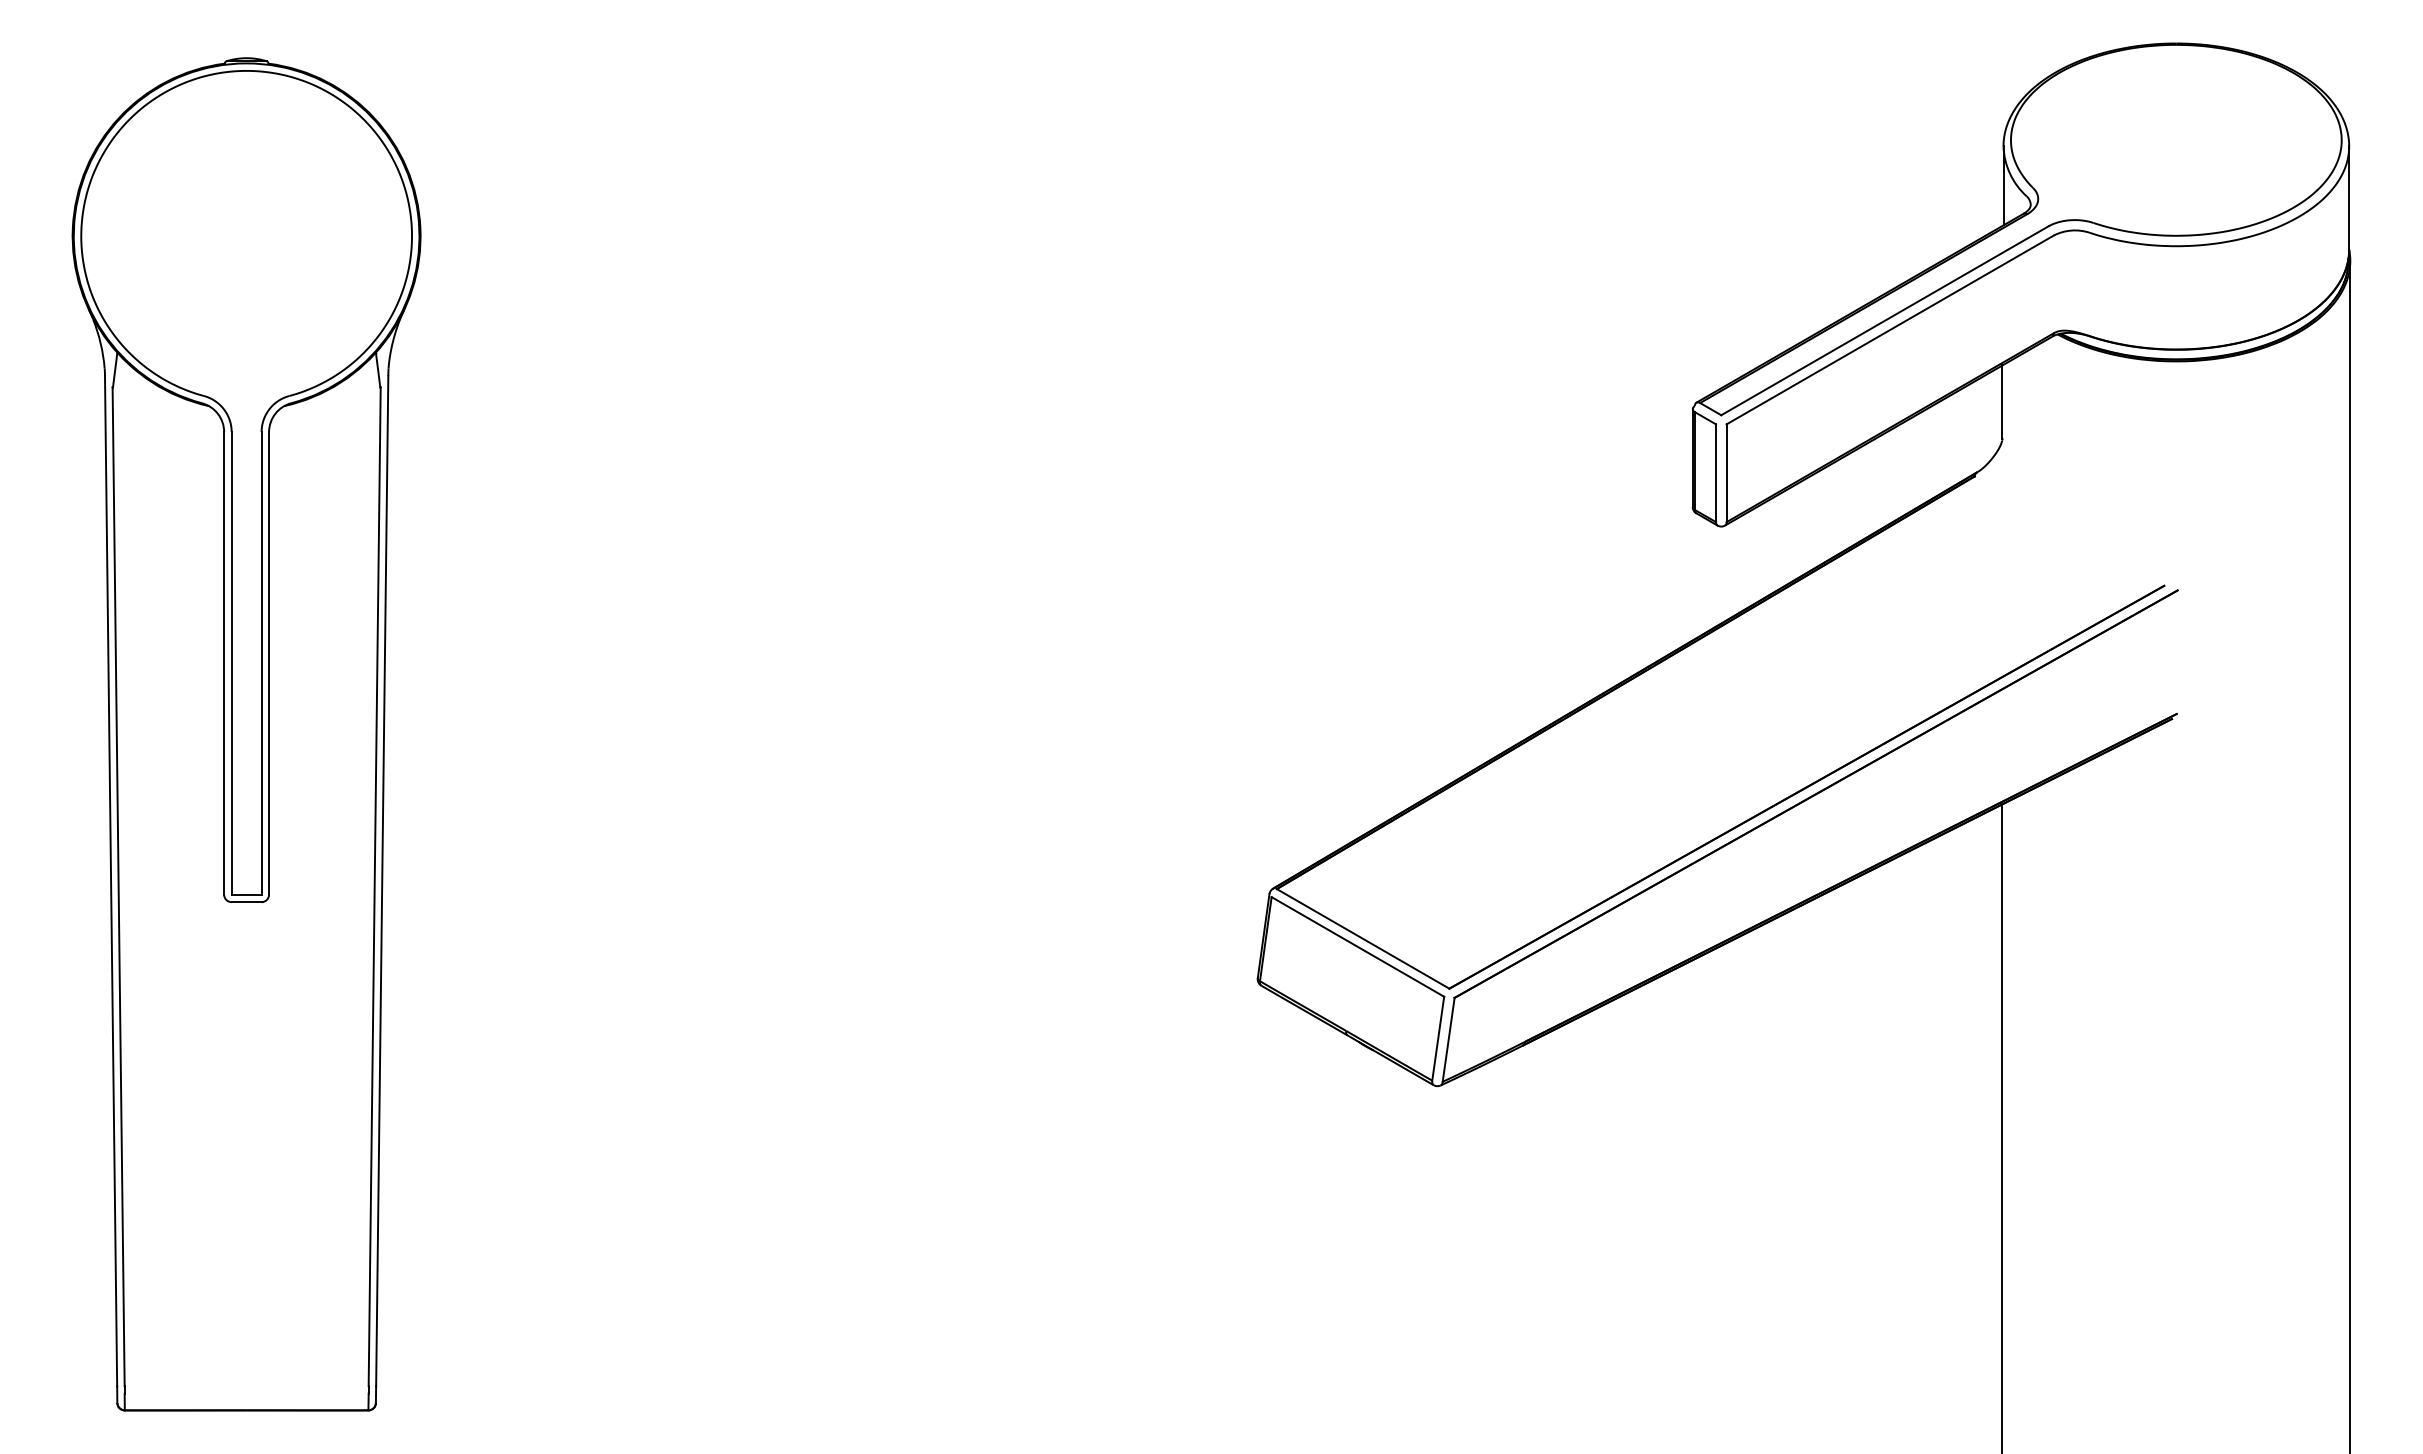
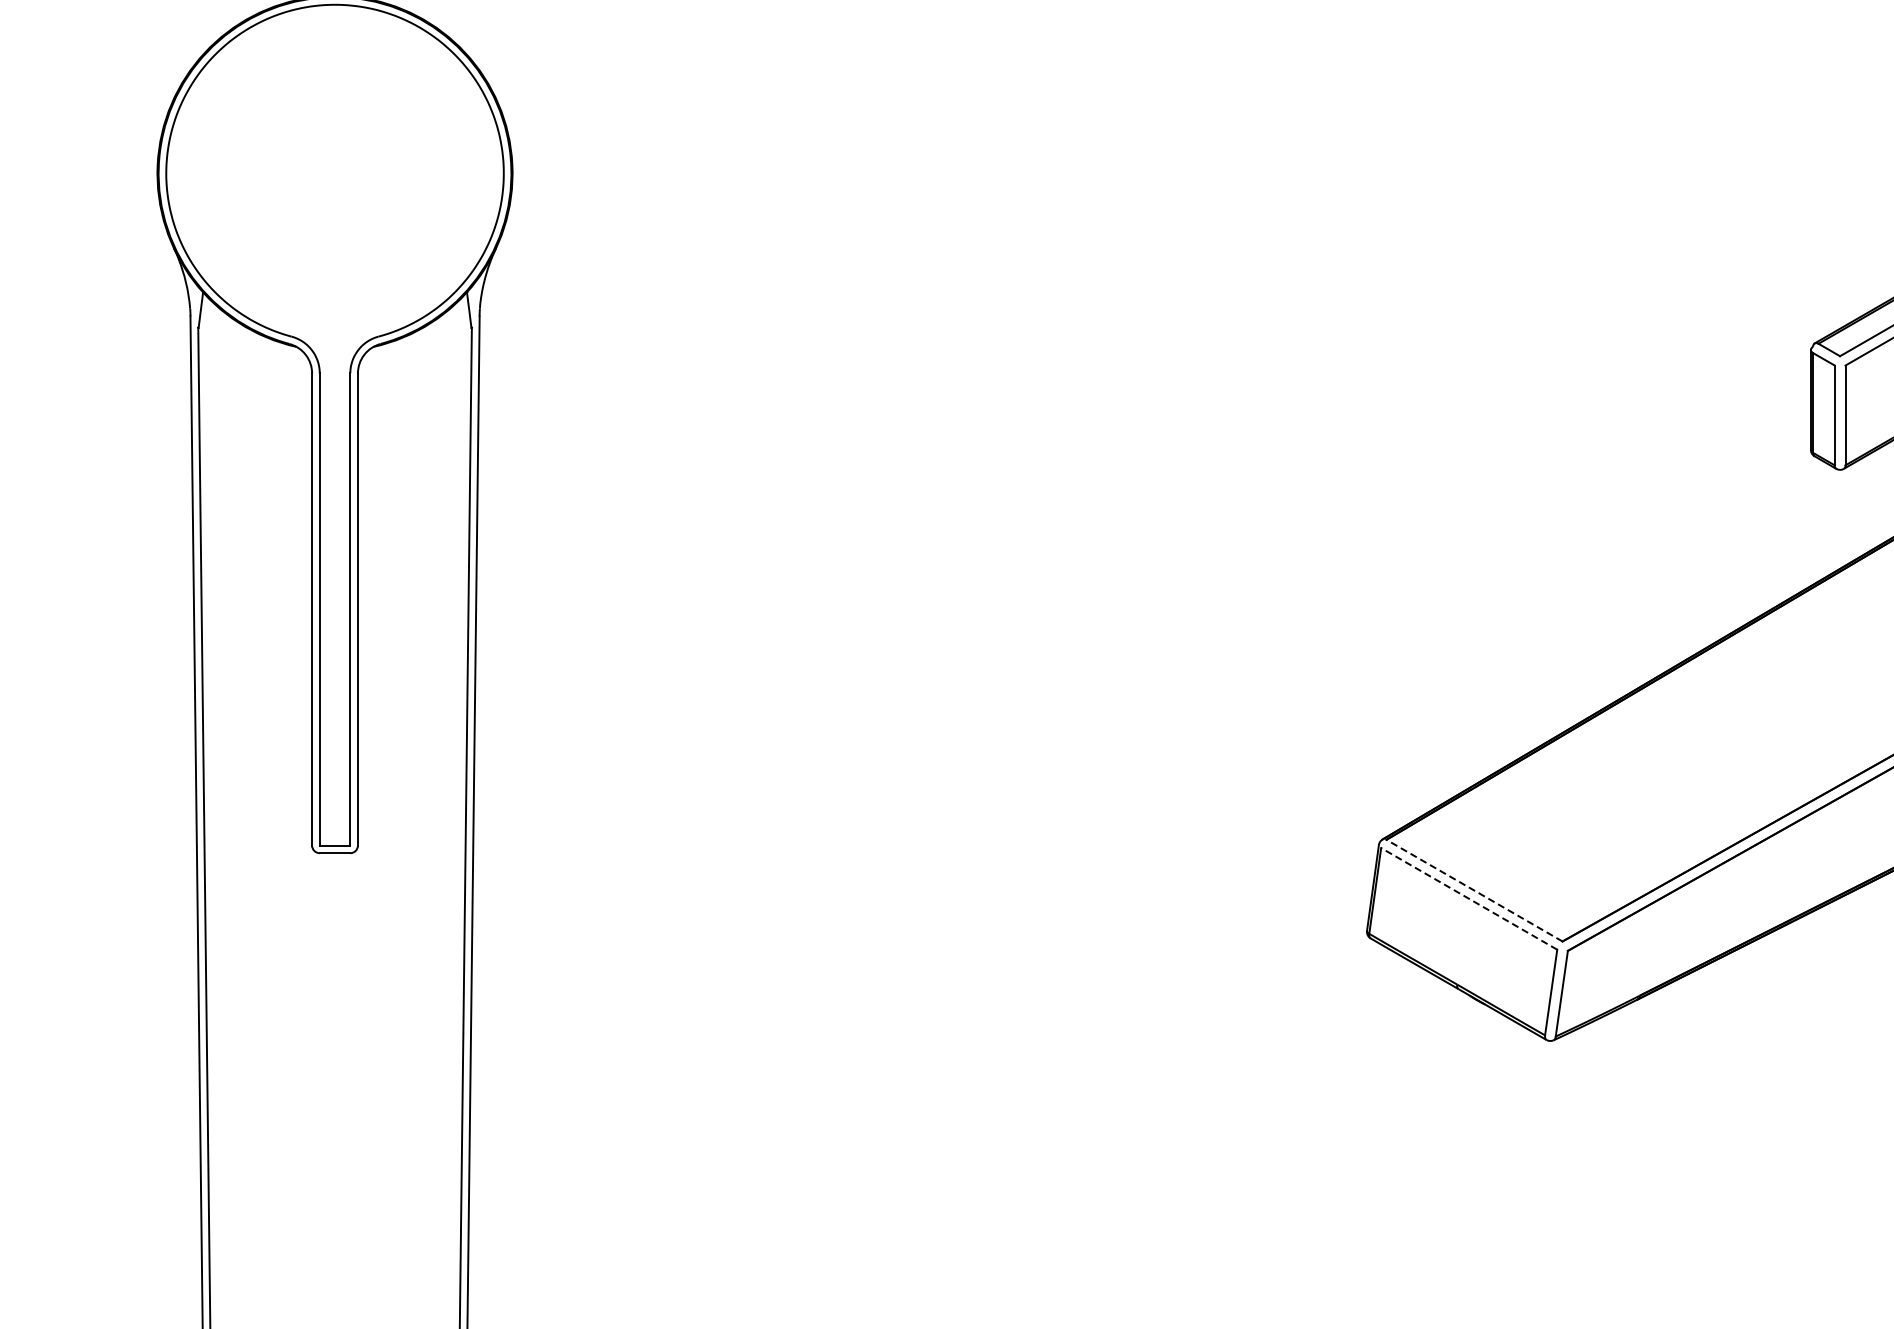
line: (1363, 938) -> (1474, 890), solid -> dashed
line: (1357, 946) -> (1468, 898), solid -> dashed

